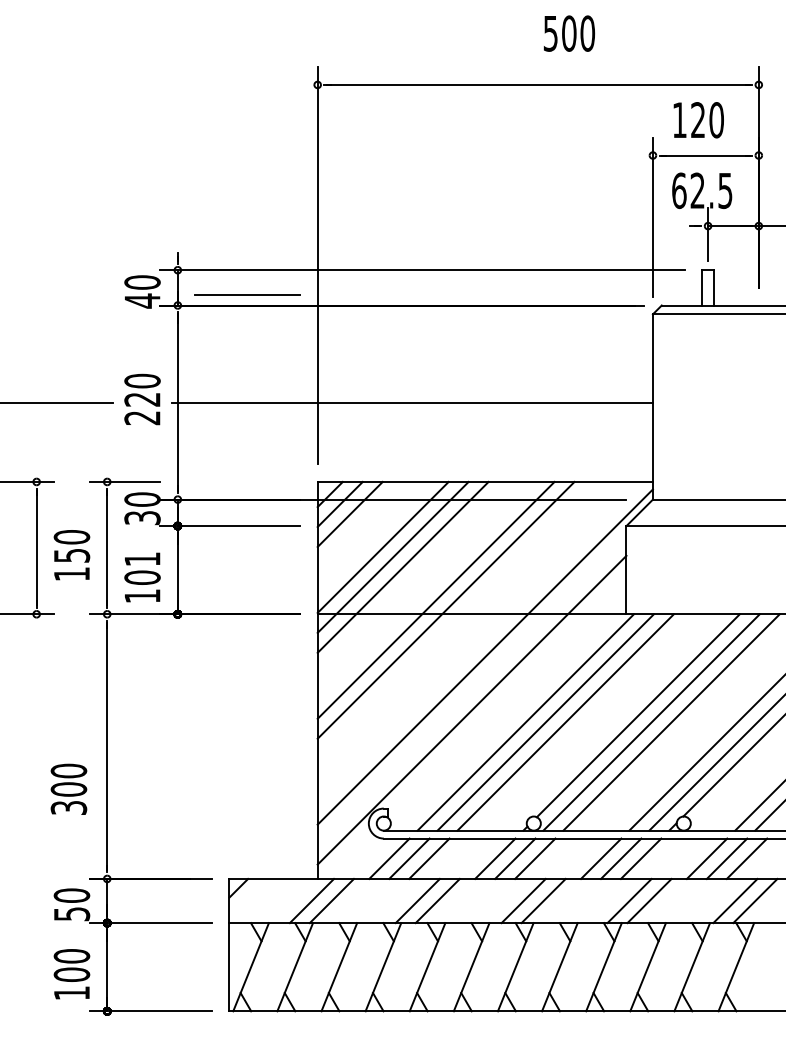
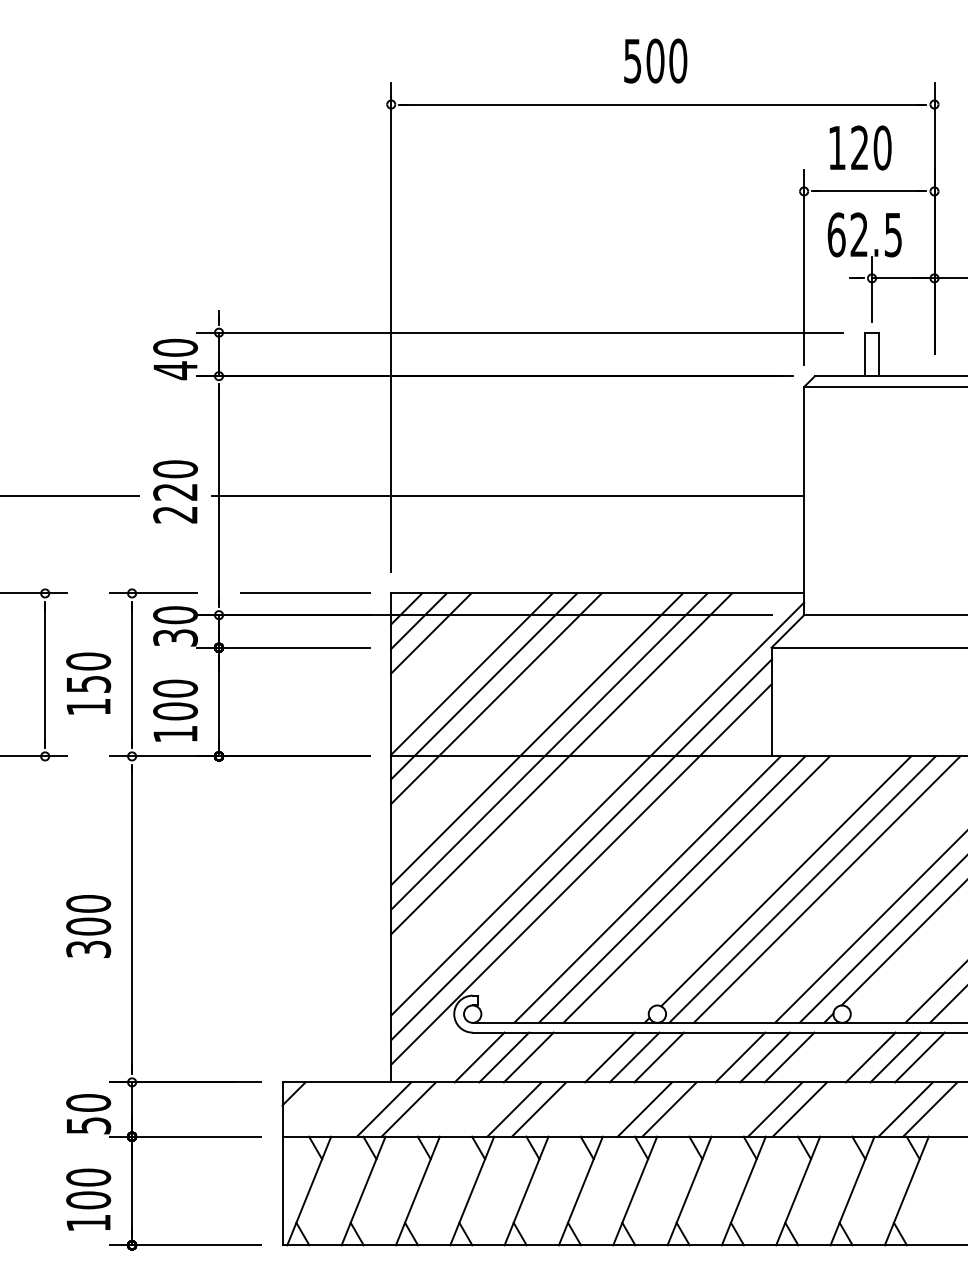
text: (569, 33) -> (655, 60), moved
line: (247, 294) -> (304, 592), moved
text: (142, 559) -> (175, 688), 101 -> 100
line: (455, 619) -> (560, 762), added
line: (471, 689) -> (580, 849), added
text: (68, 788) -> (88, 925), moved

